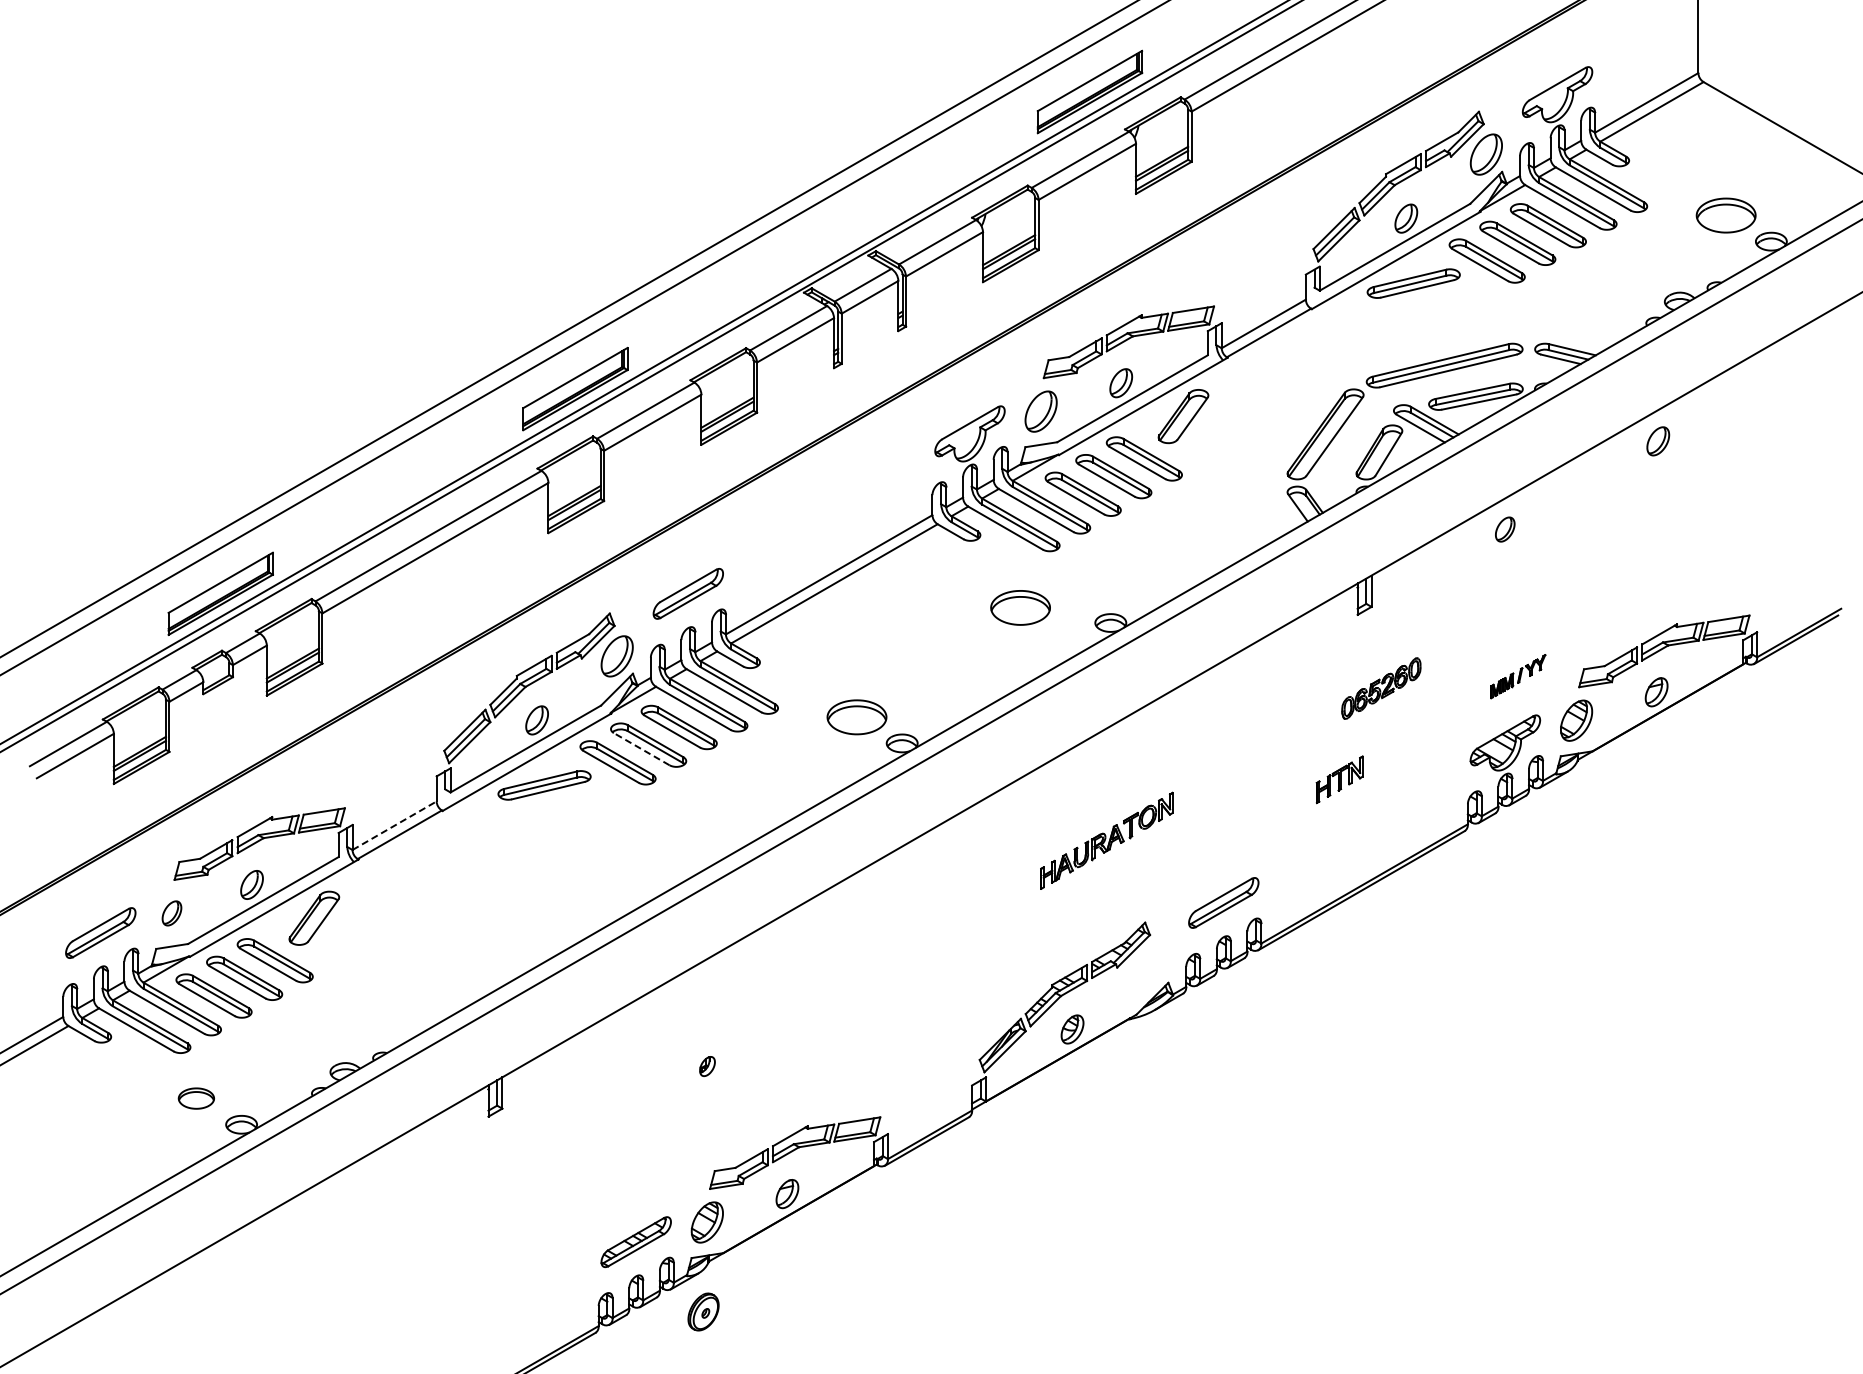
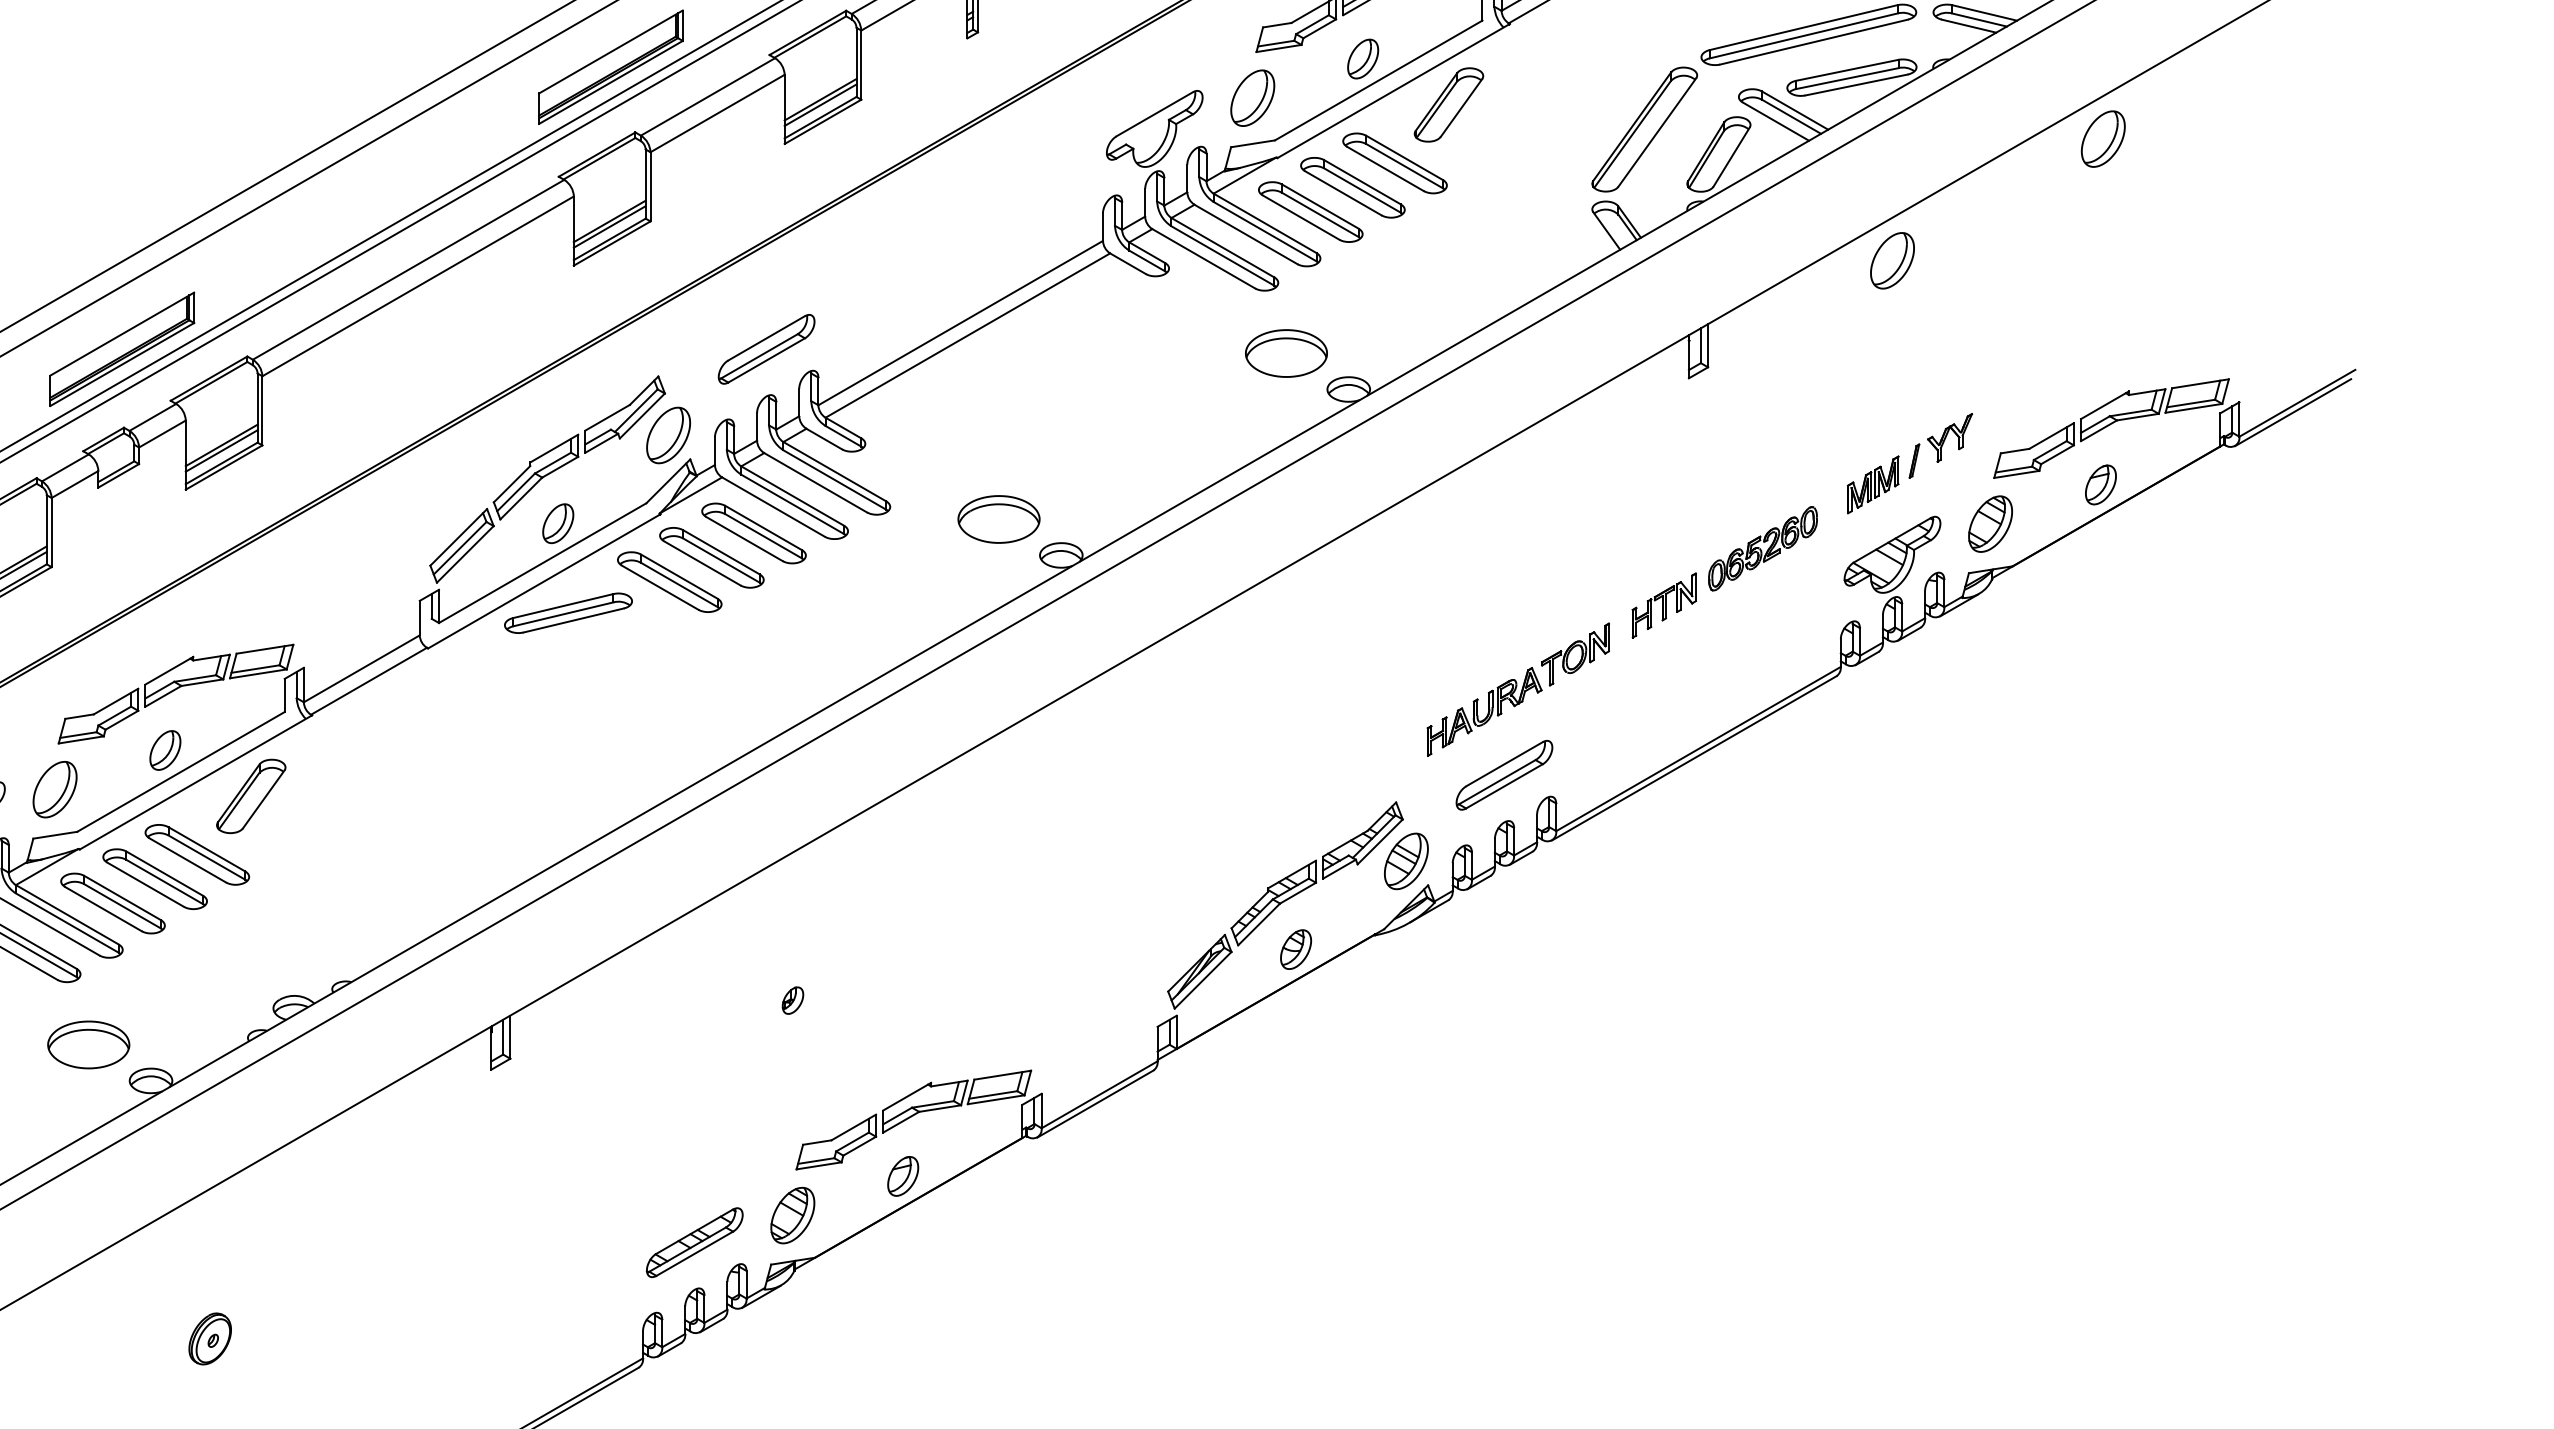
part: (1657, 441) -> (2102, 139), size x1.43
part: (1504, 529) -> (1891, 260), size x1.67
part: (1020, 607) -> (1286, 352), moved
part: (1518, 676) -> (1910, 463), size x1.67
part: (1381, 688) -> (1763, 548), moved
line: (641, 748) -> (702, 562), dashed -> solid
line: (394, 825) -> (361, 668), dashed -> solid
part: (1106, 840) -> (1517, 689), moved
part: (171, 913) -> (54, 789), size x1.67
part: (1152, 965) -> (1406, 861), added
part: (196, 1098) -> (88, 1044), size x1.67
part: (703, 1311) -> (210, 1338), moved

